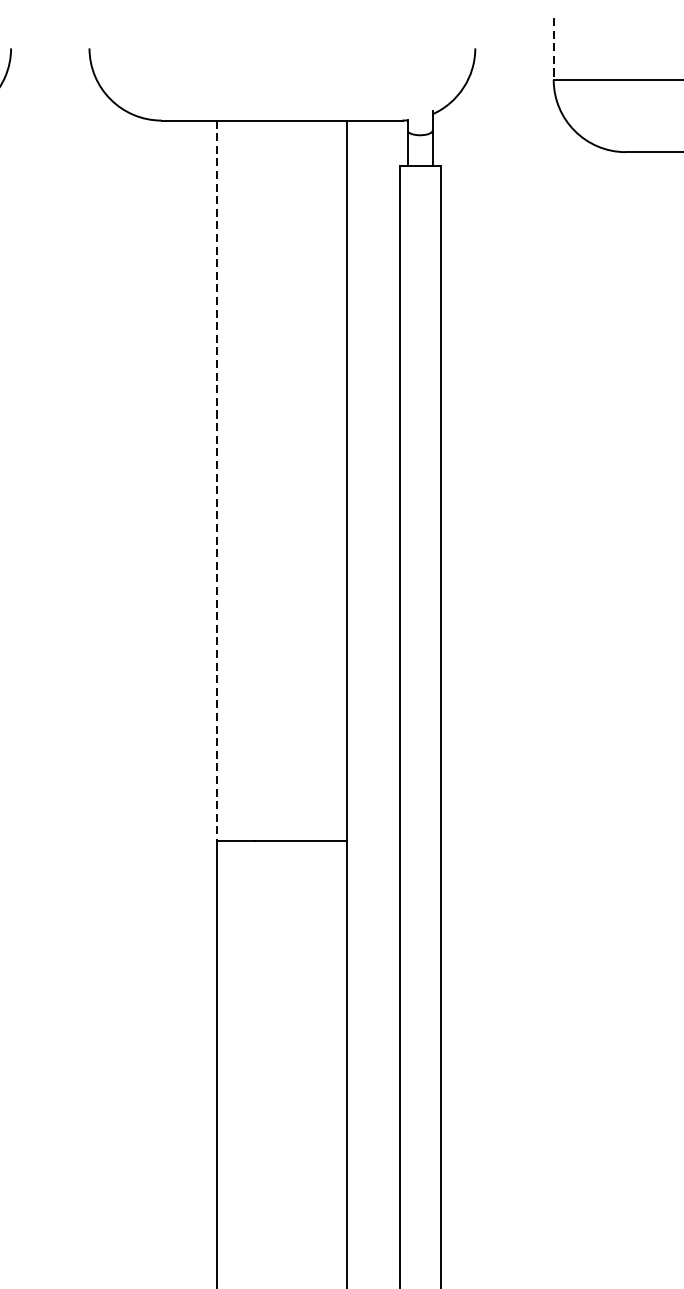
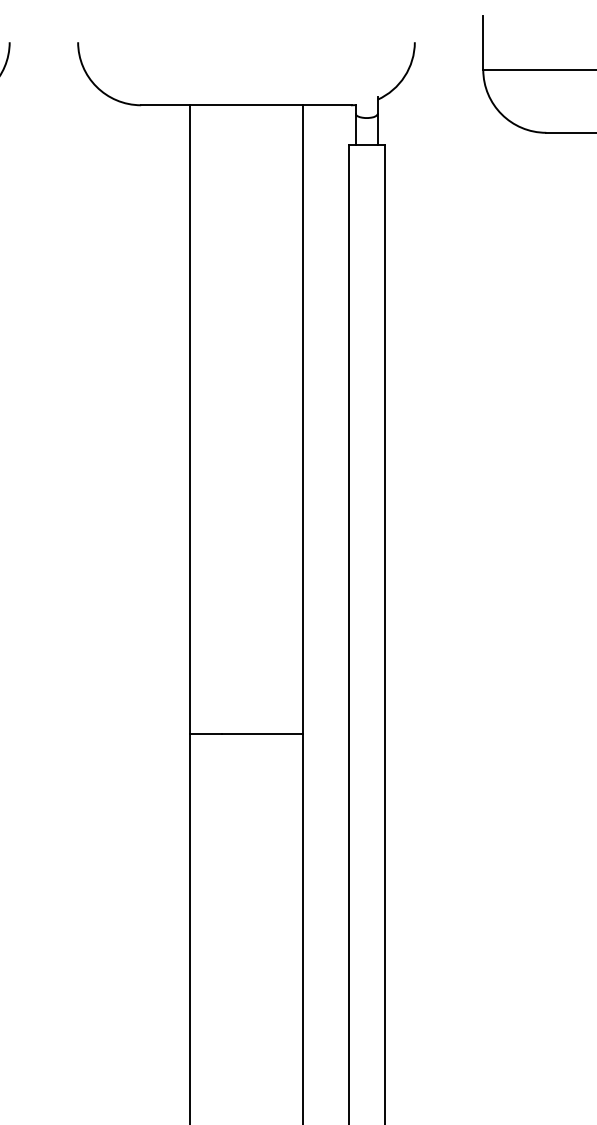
line: (553, 49) -> (483, 43), dashed -> solid
line: (217, 481) -> (189, 420), dashed -> solid

